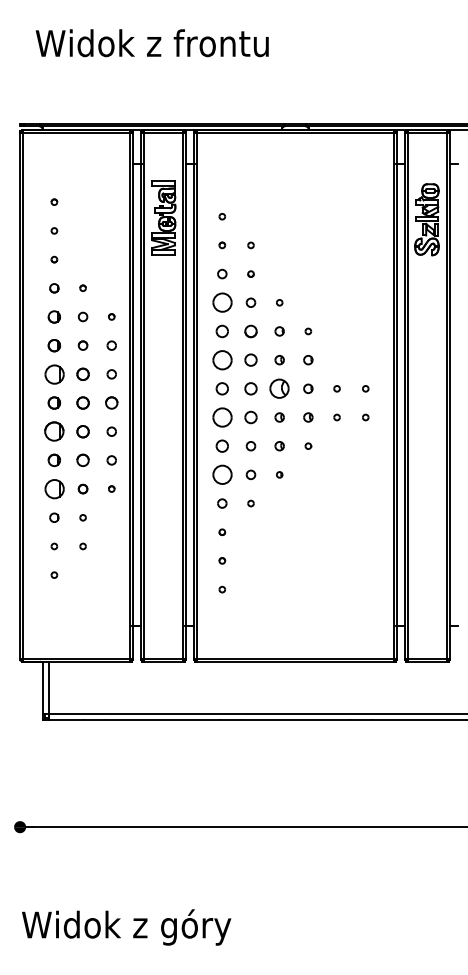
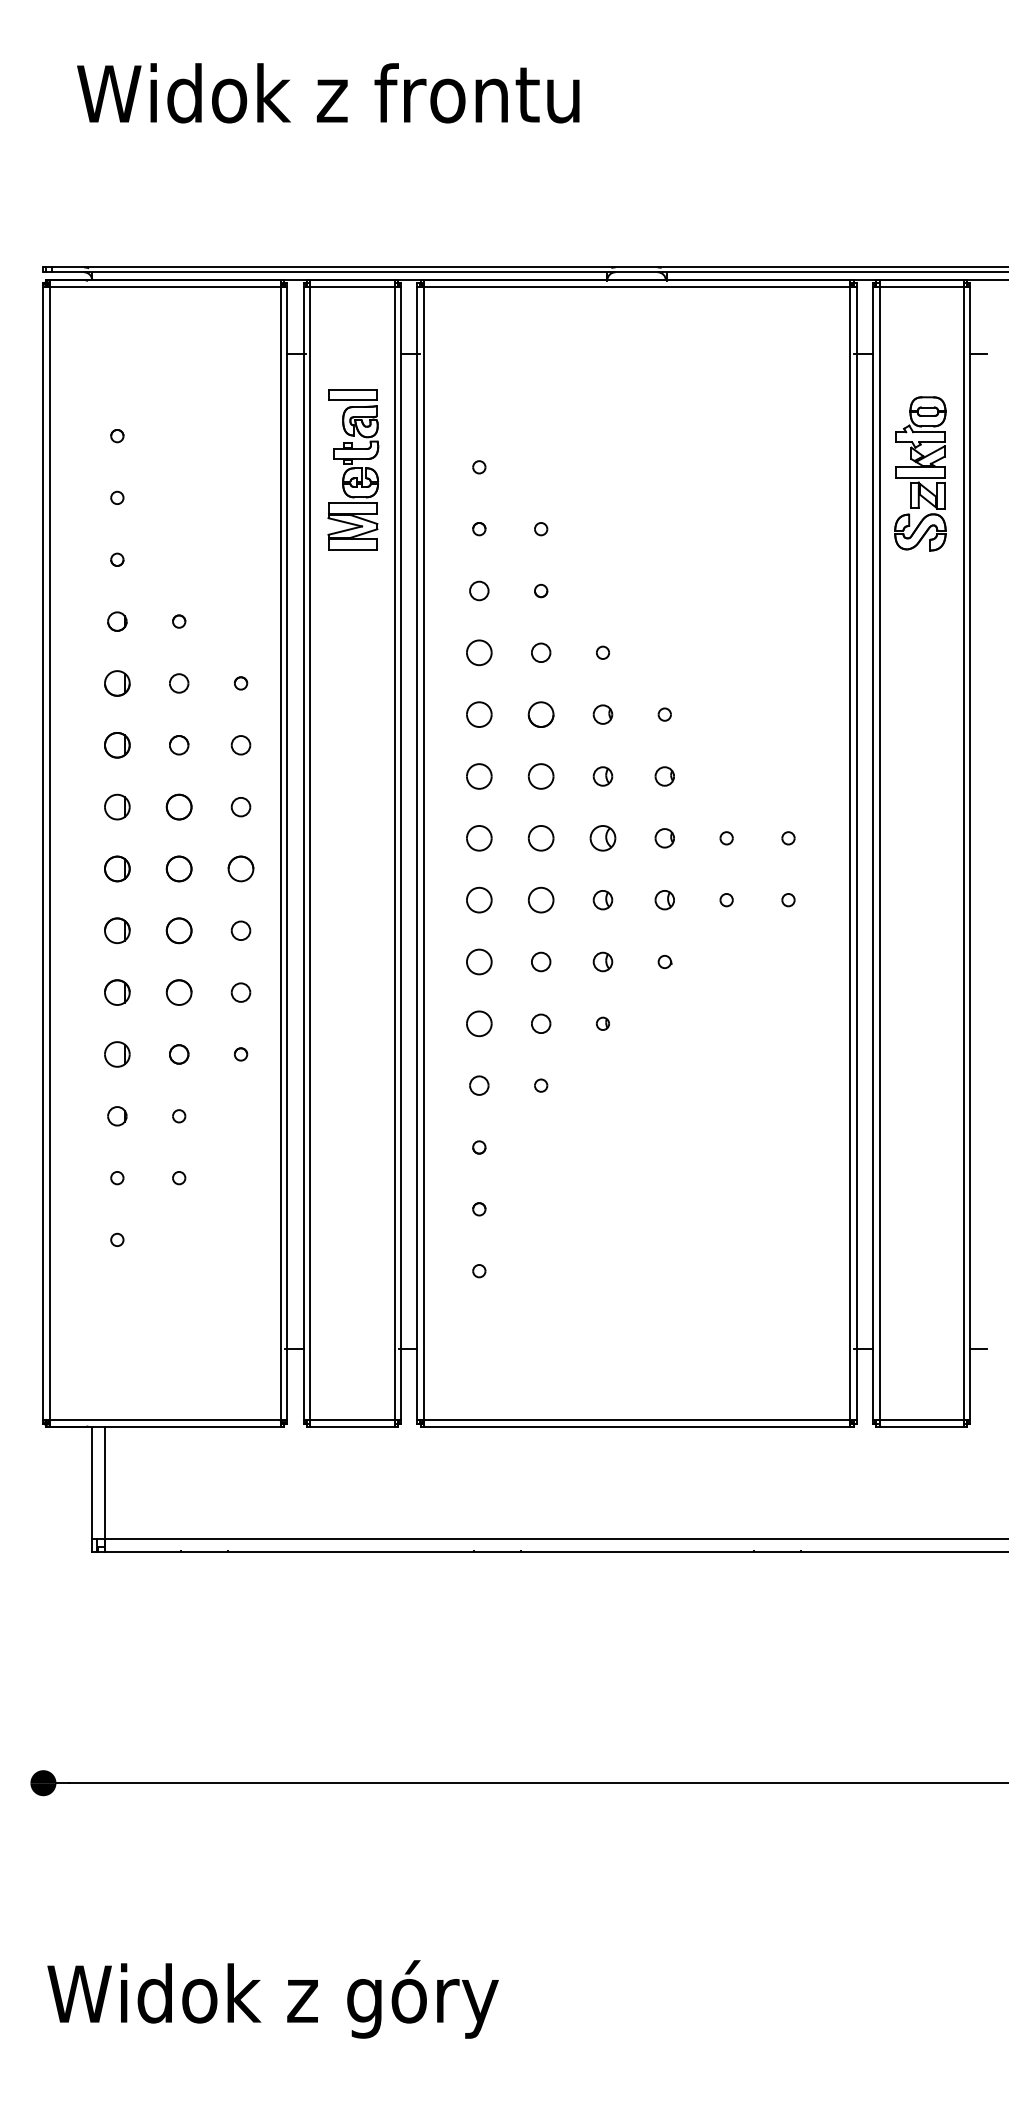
part: (221, 302) -> (477, 652), size x0.62
part: (221, 359) -> (477, 775), size x0.62
part: (53, 373) -> (115, 805), size x0.62
part: (279, 388) -> (602, 837), size x0.62
part: (221, 417) -> (477, 900), size x0.62
part: (54, 431) -> (117, 930), size x0.62
part: (221, 474) -> (477, 1022), size x0.62
part: (53, 488) -> (115, 1053), size x0.62

